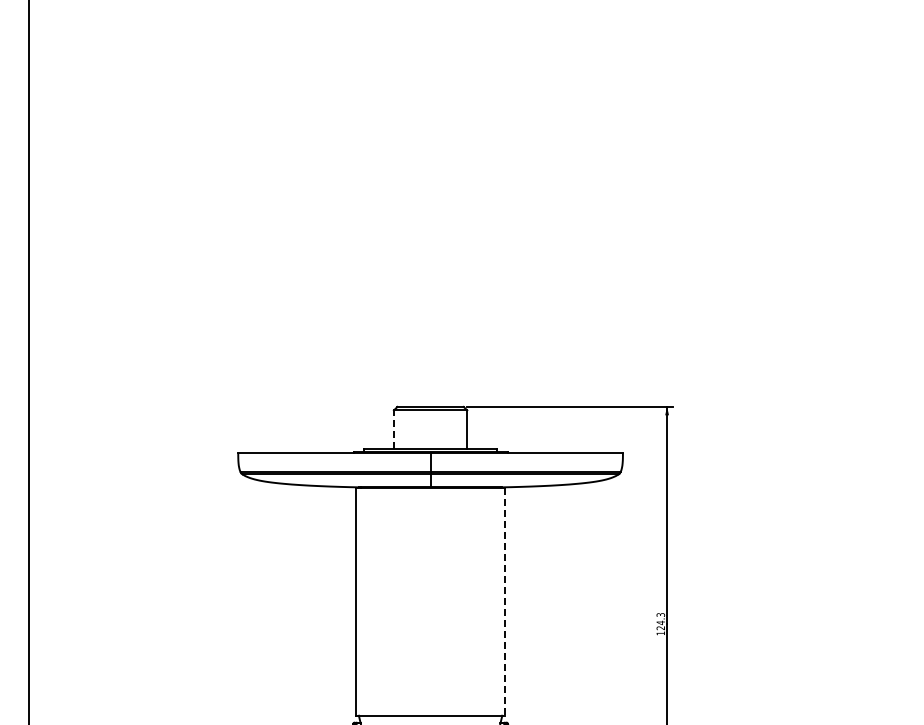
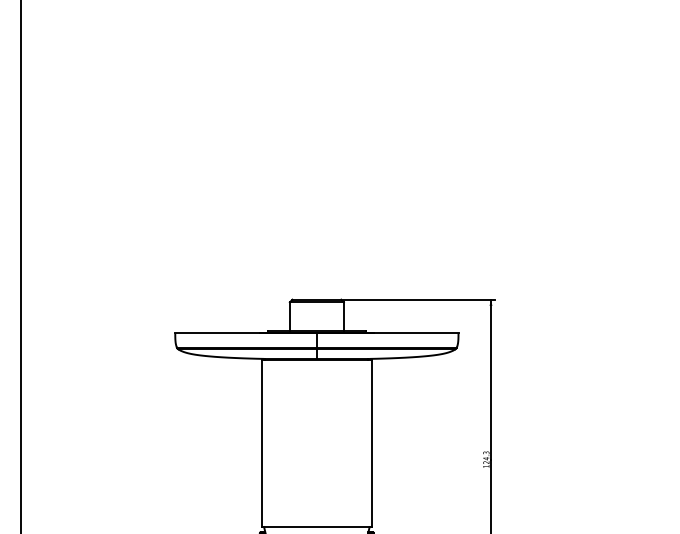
line: (393, 429) -> (289, 316), dashed -> solid
line: (504, 602) -> (371, 443), dashed -> solid

